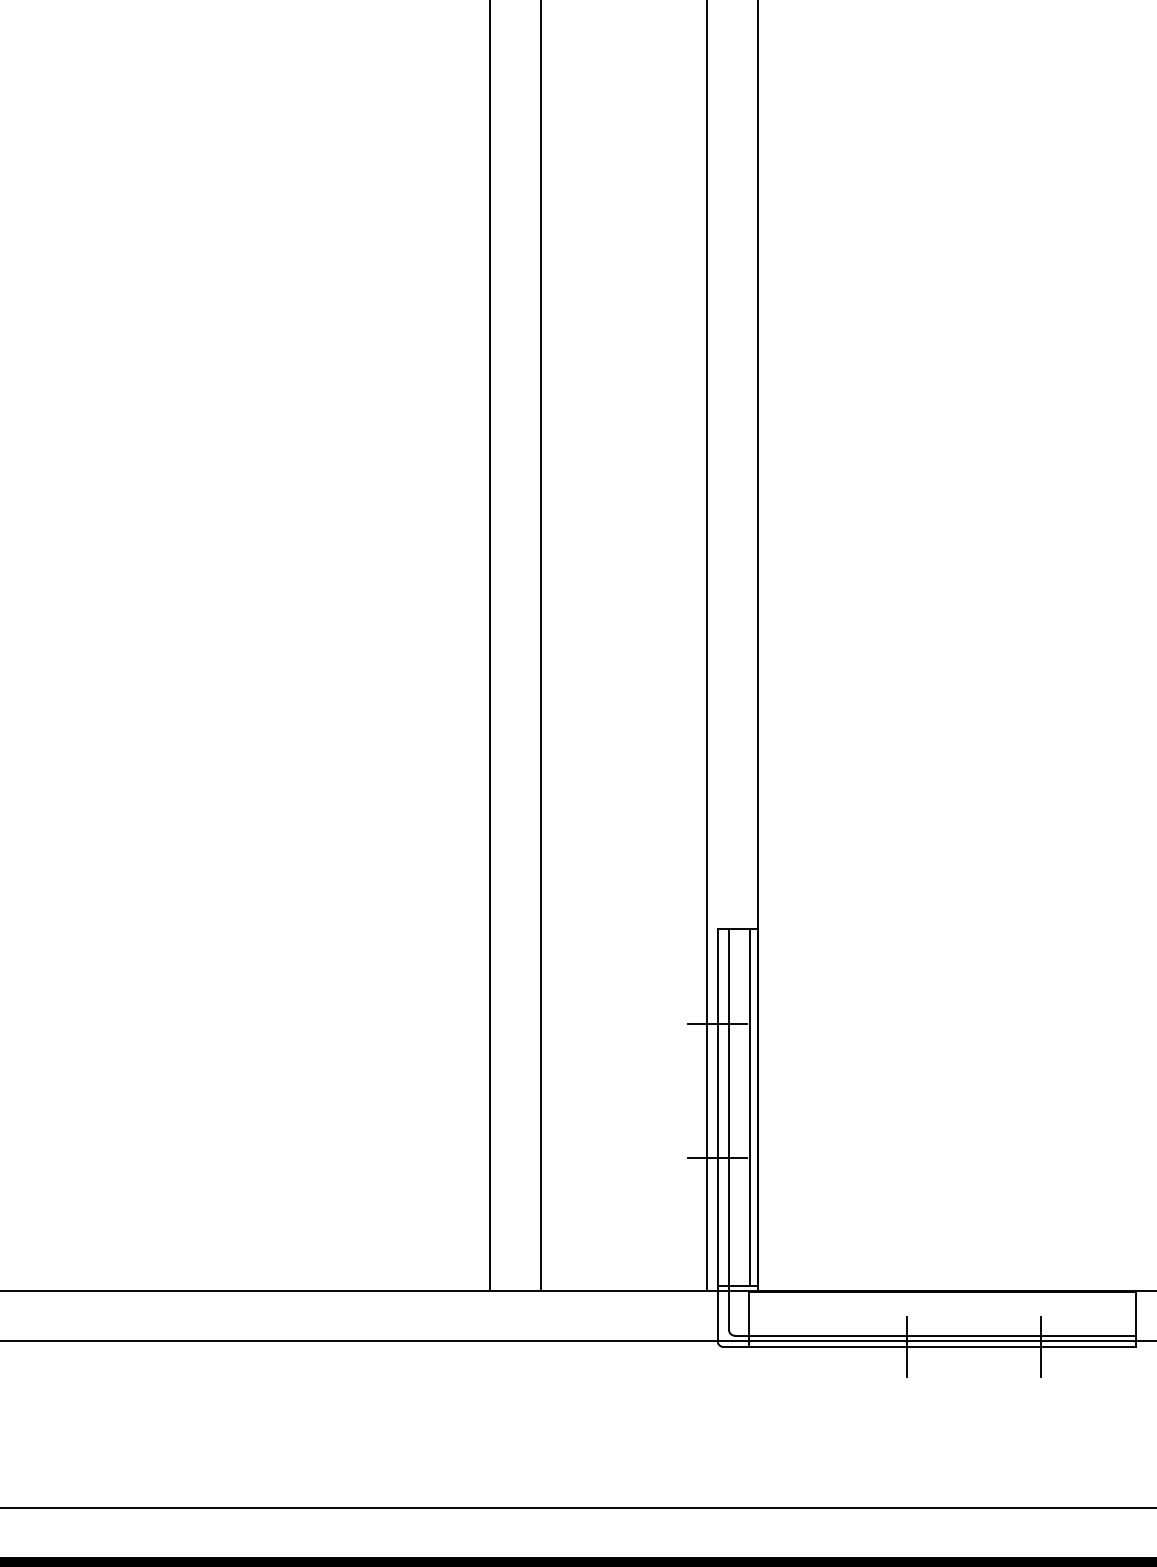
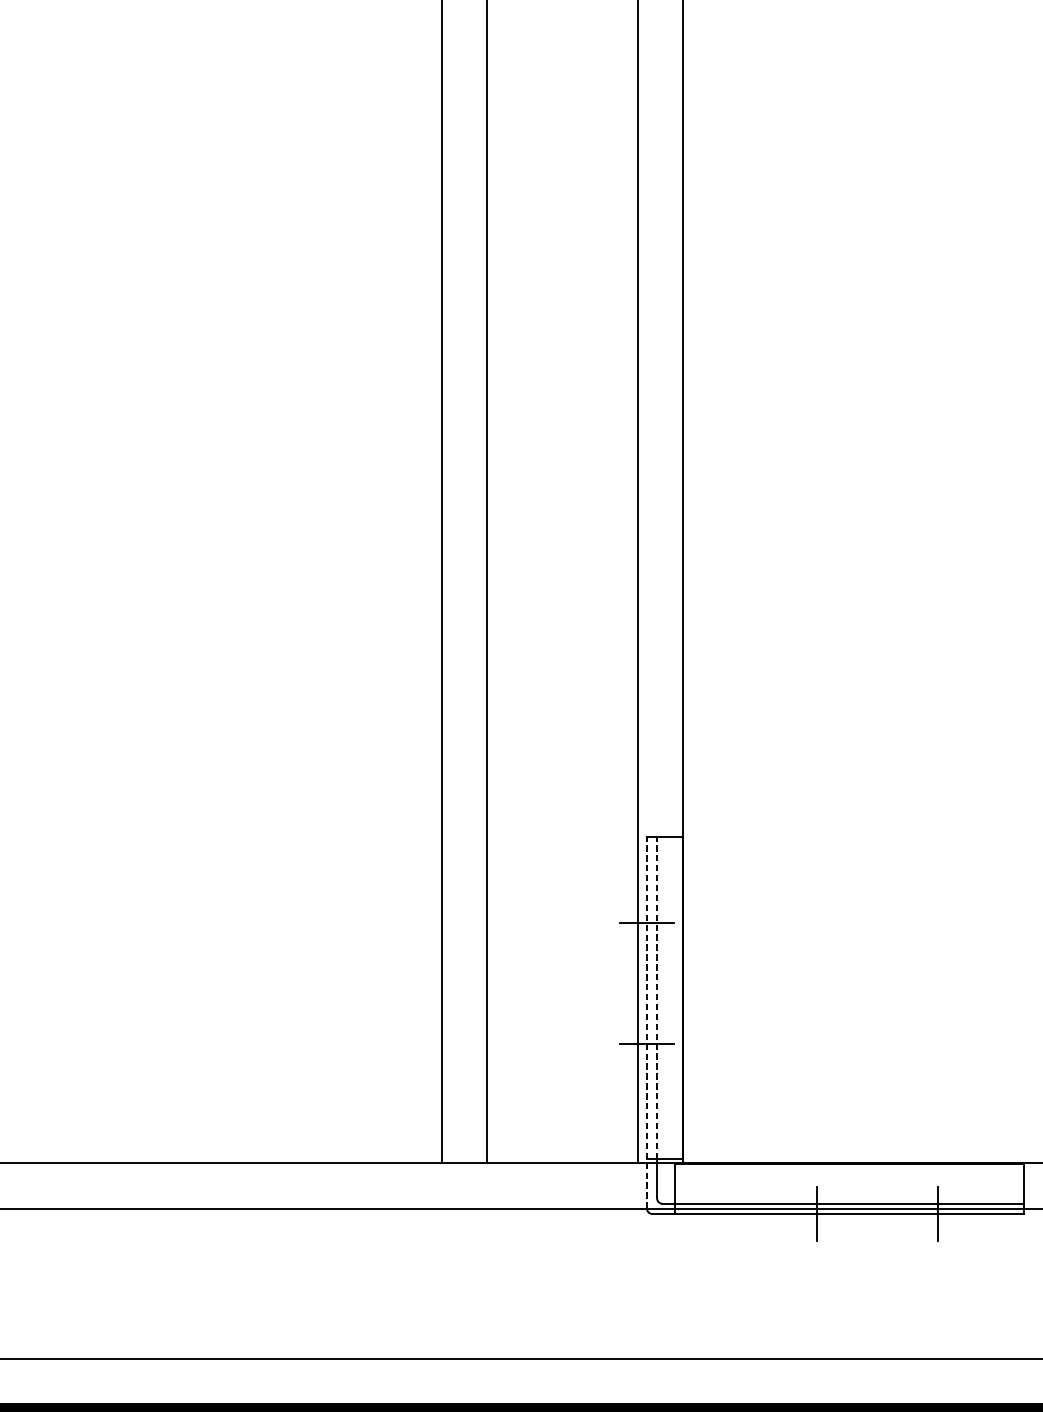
line: (728, 1107) -> (656, 998), solid -> dashed
line: (749, 1107) -> (675, 998), removed
line: (717, 1134) -> (646, 1022), solid -> dashed

